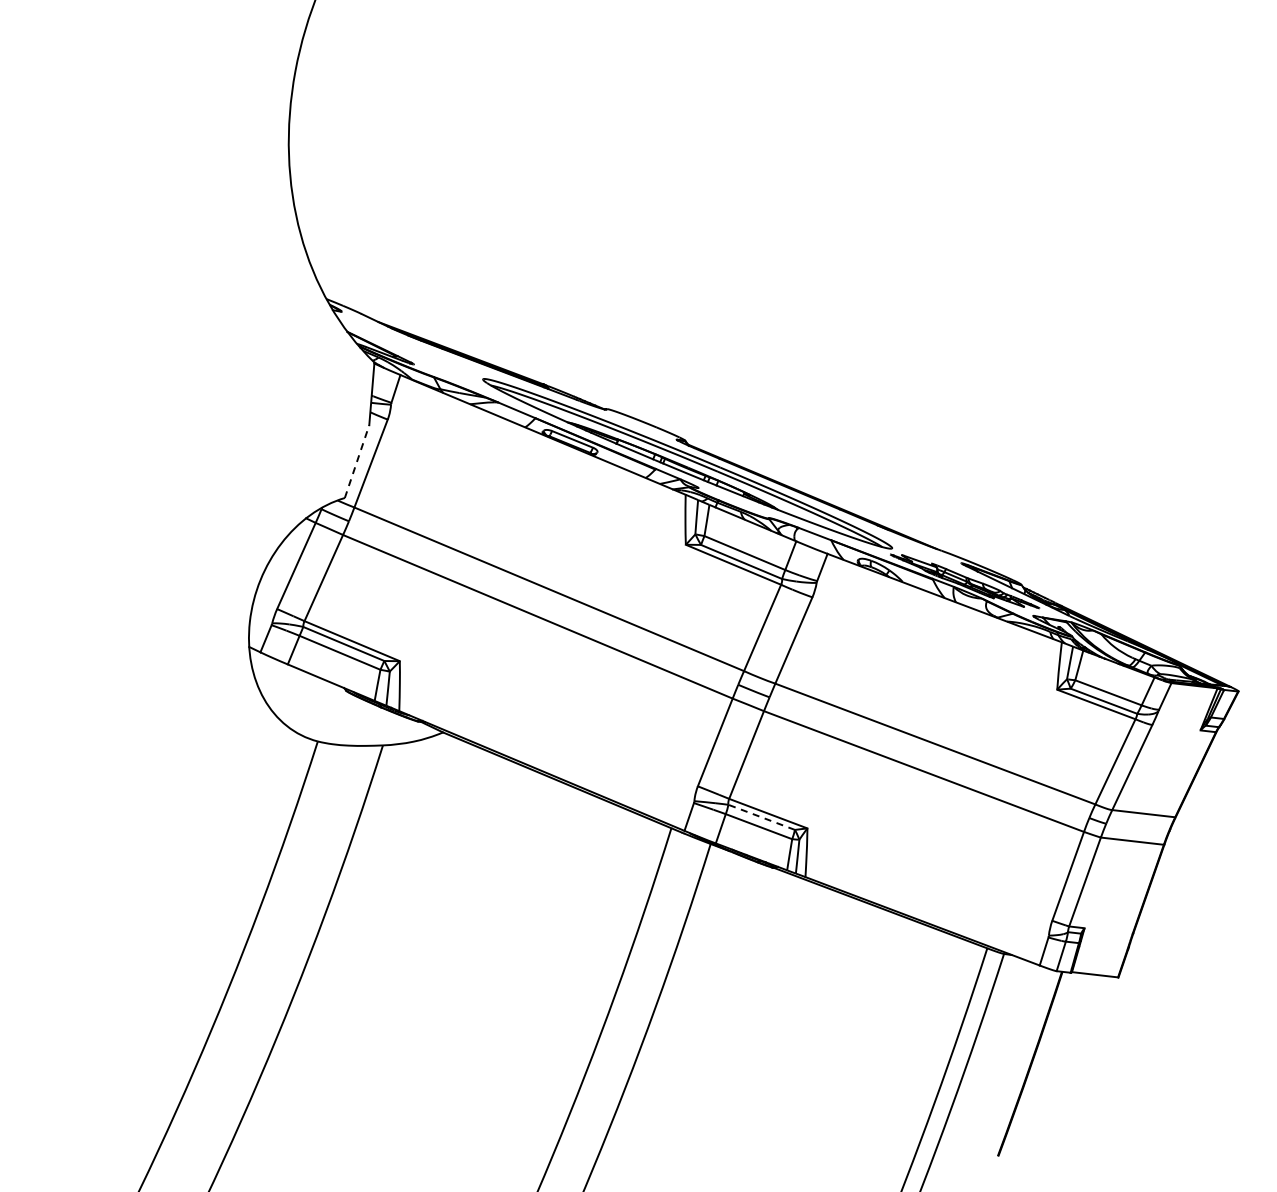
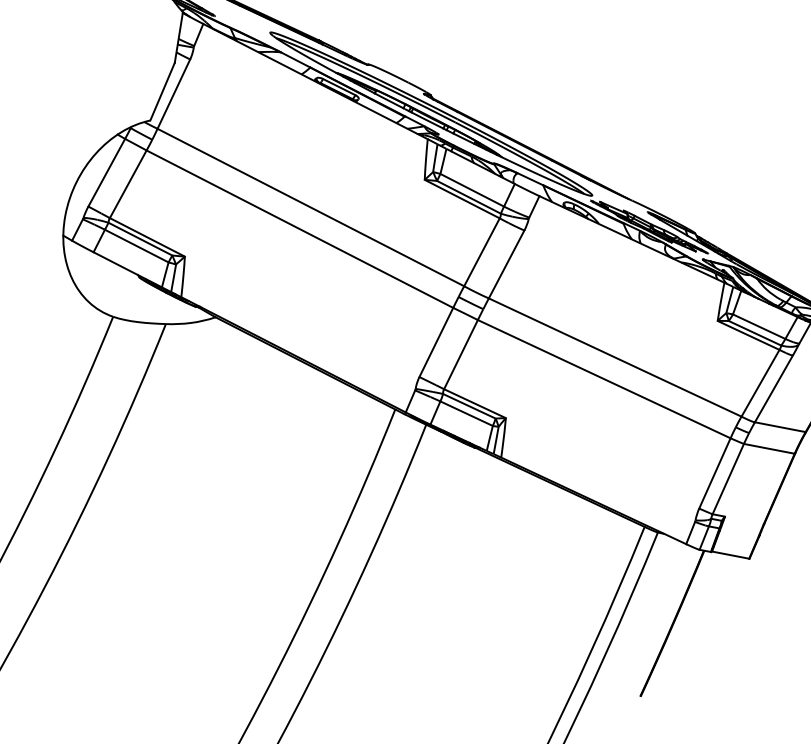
line: (357, 461) -> (162, 91), dashed -> solid
line: (761, 817) -> (469, 406), dashed -> solid

